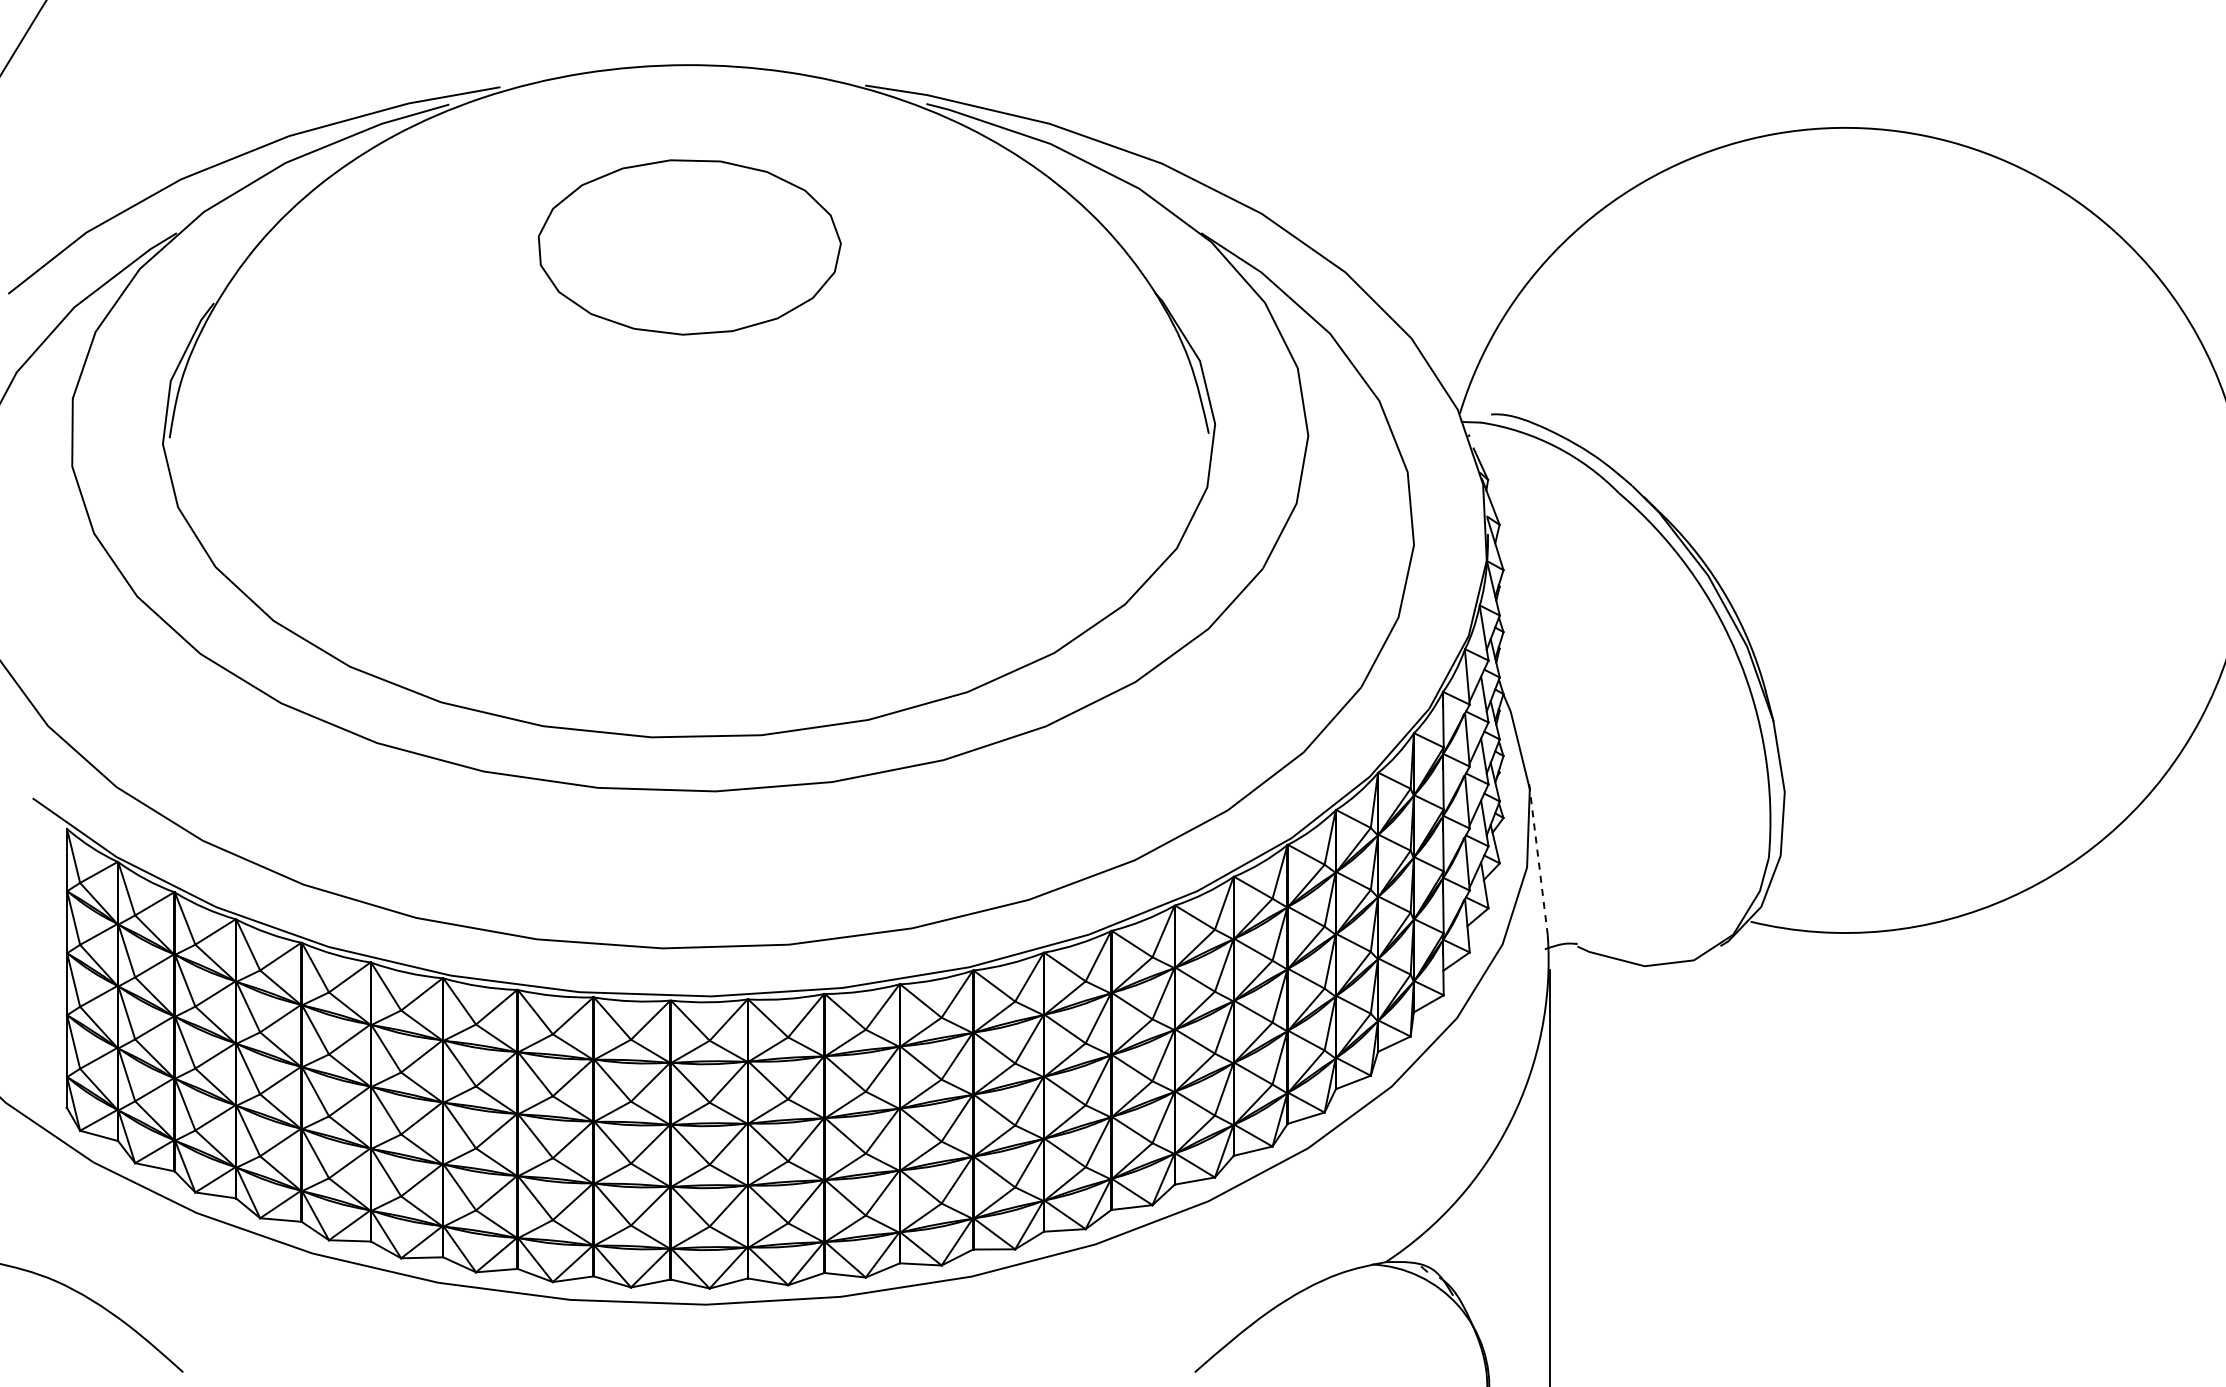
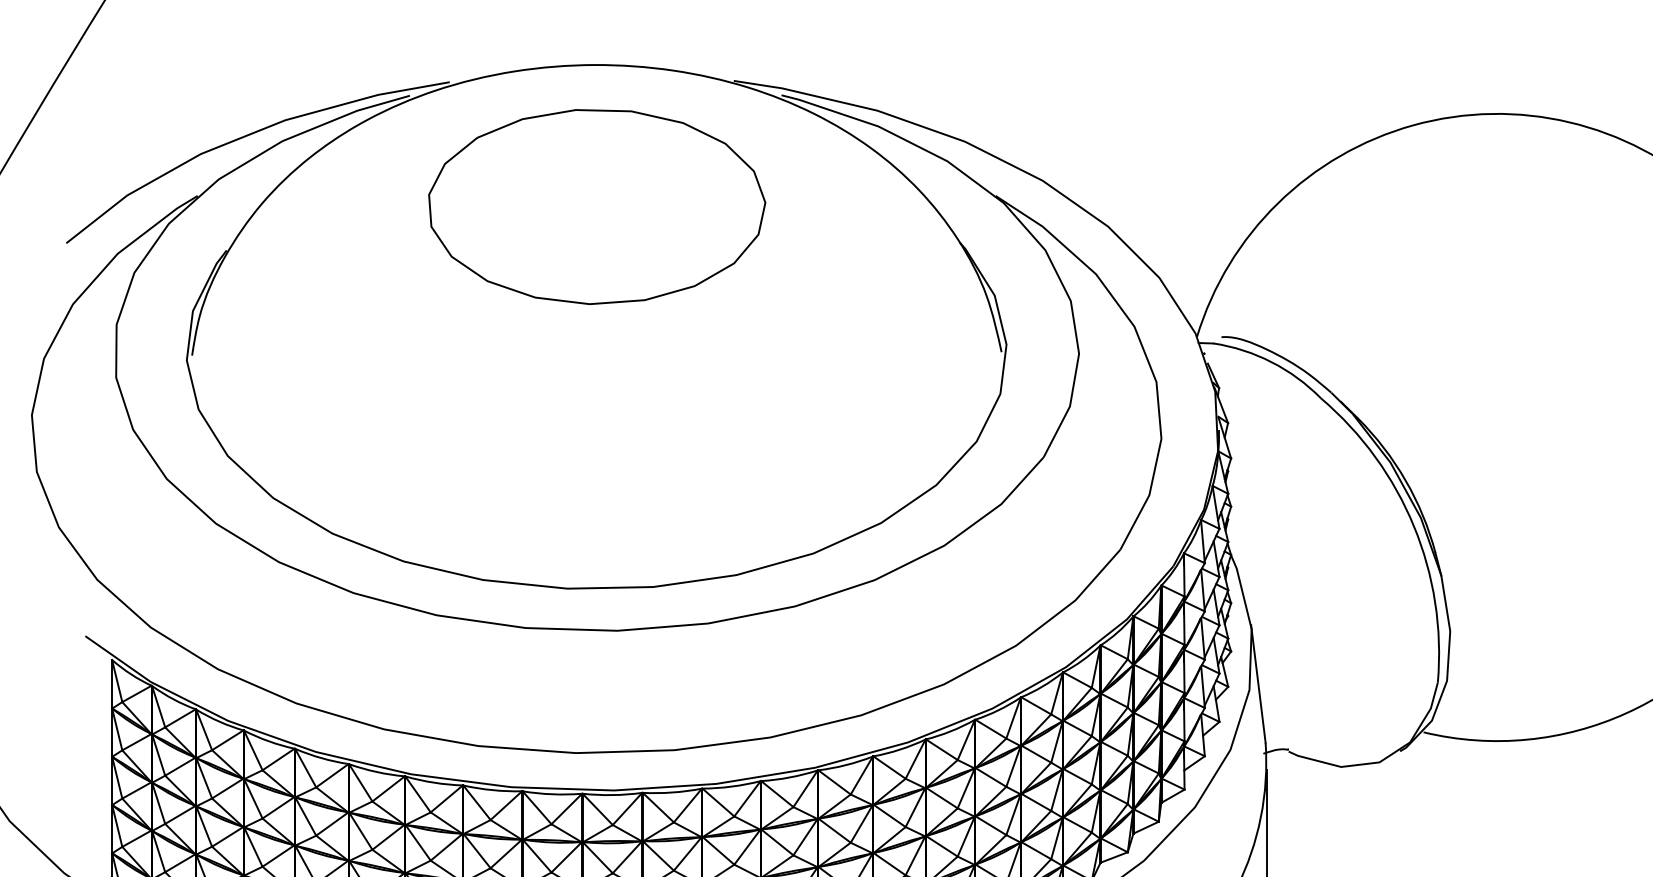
part: (689, 247) -> (597, 207), size x1.43
line: (1538, 859) -> (1258, 683), dashed -> solid

